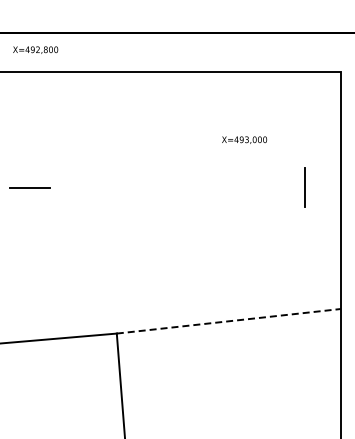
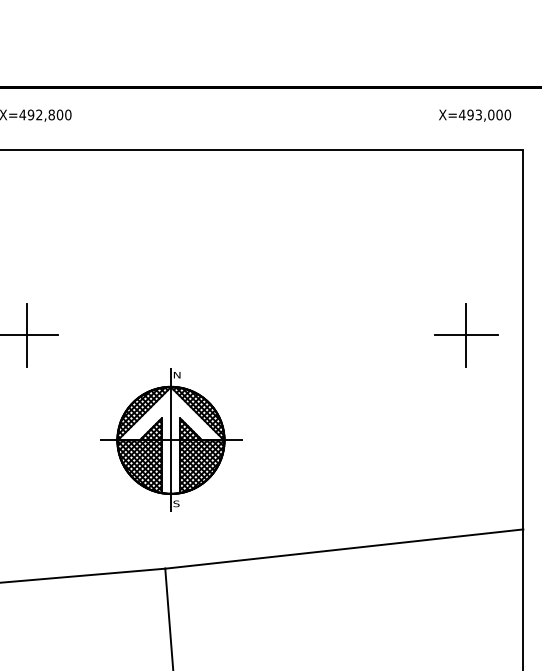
text: (244, 139) -> (474, 114), moved
line: (30, 187) -> (27, 335), added
line: (304, 187) -> (465, 335), added
part: (120, 252) -> (171, 439), added
line: (228, 321) -> (343, 549), dashed -> solid

